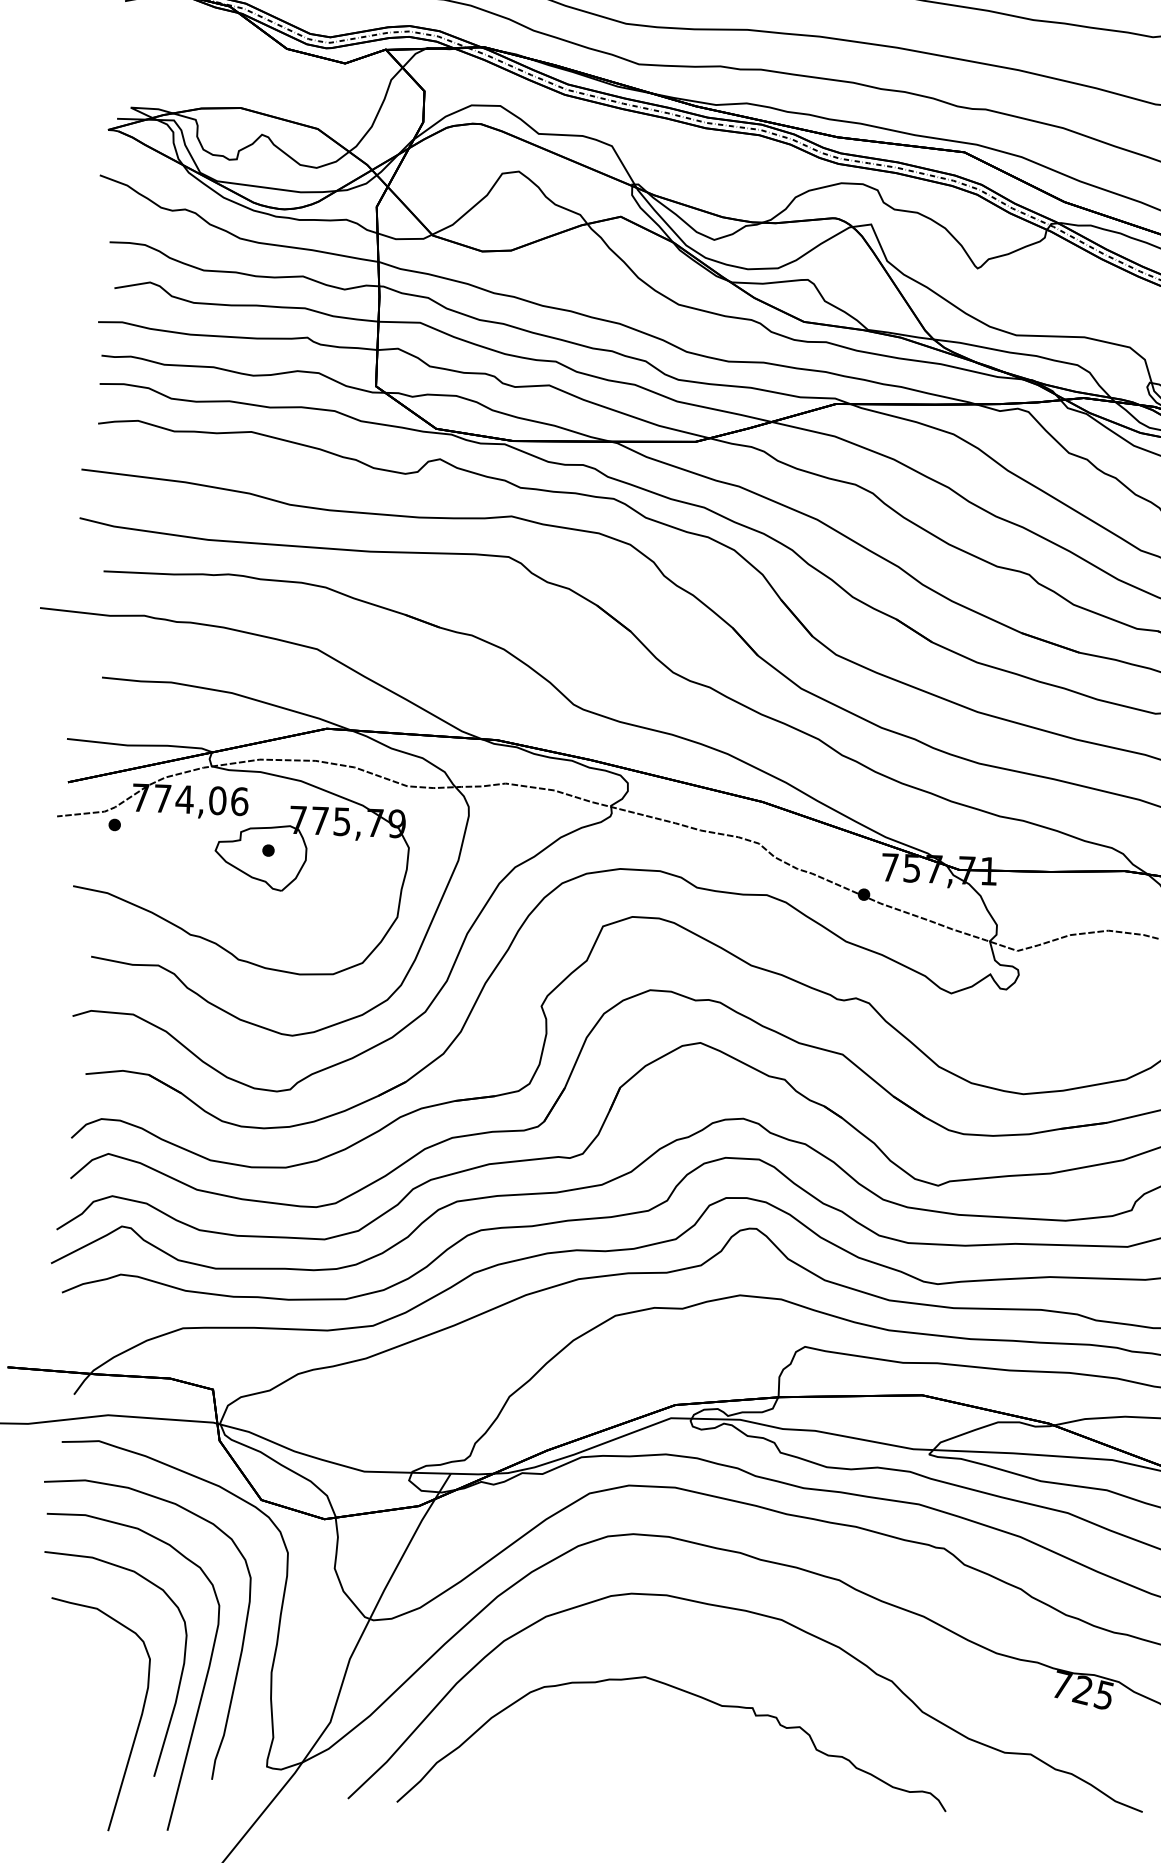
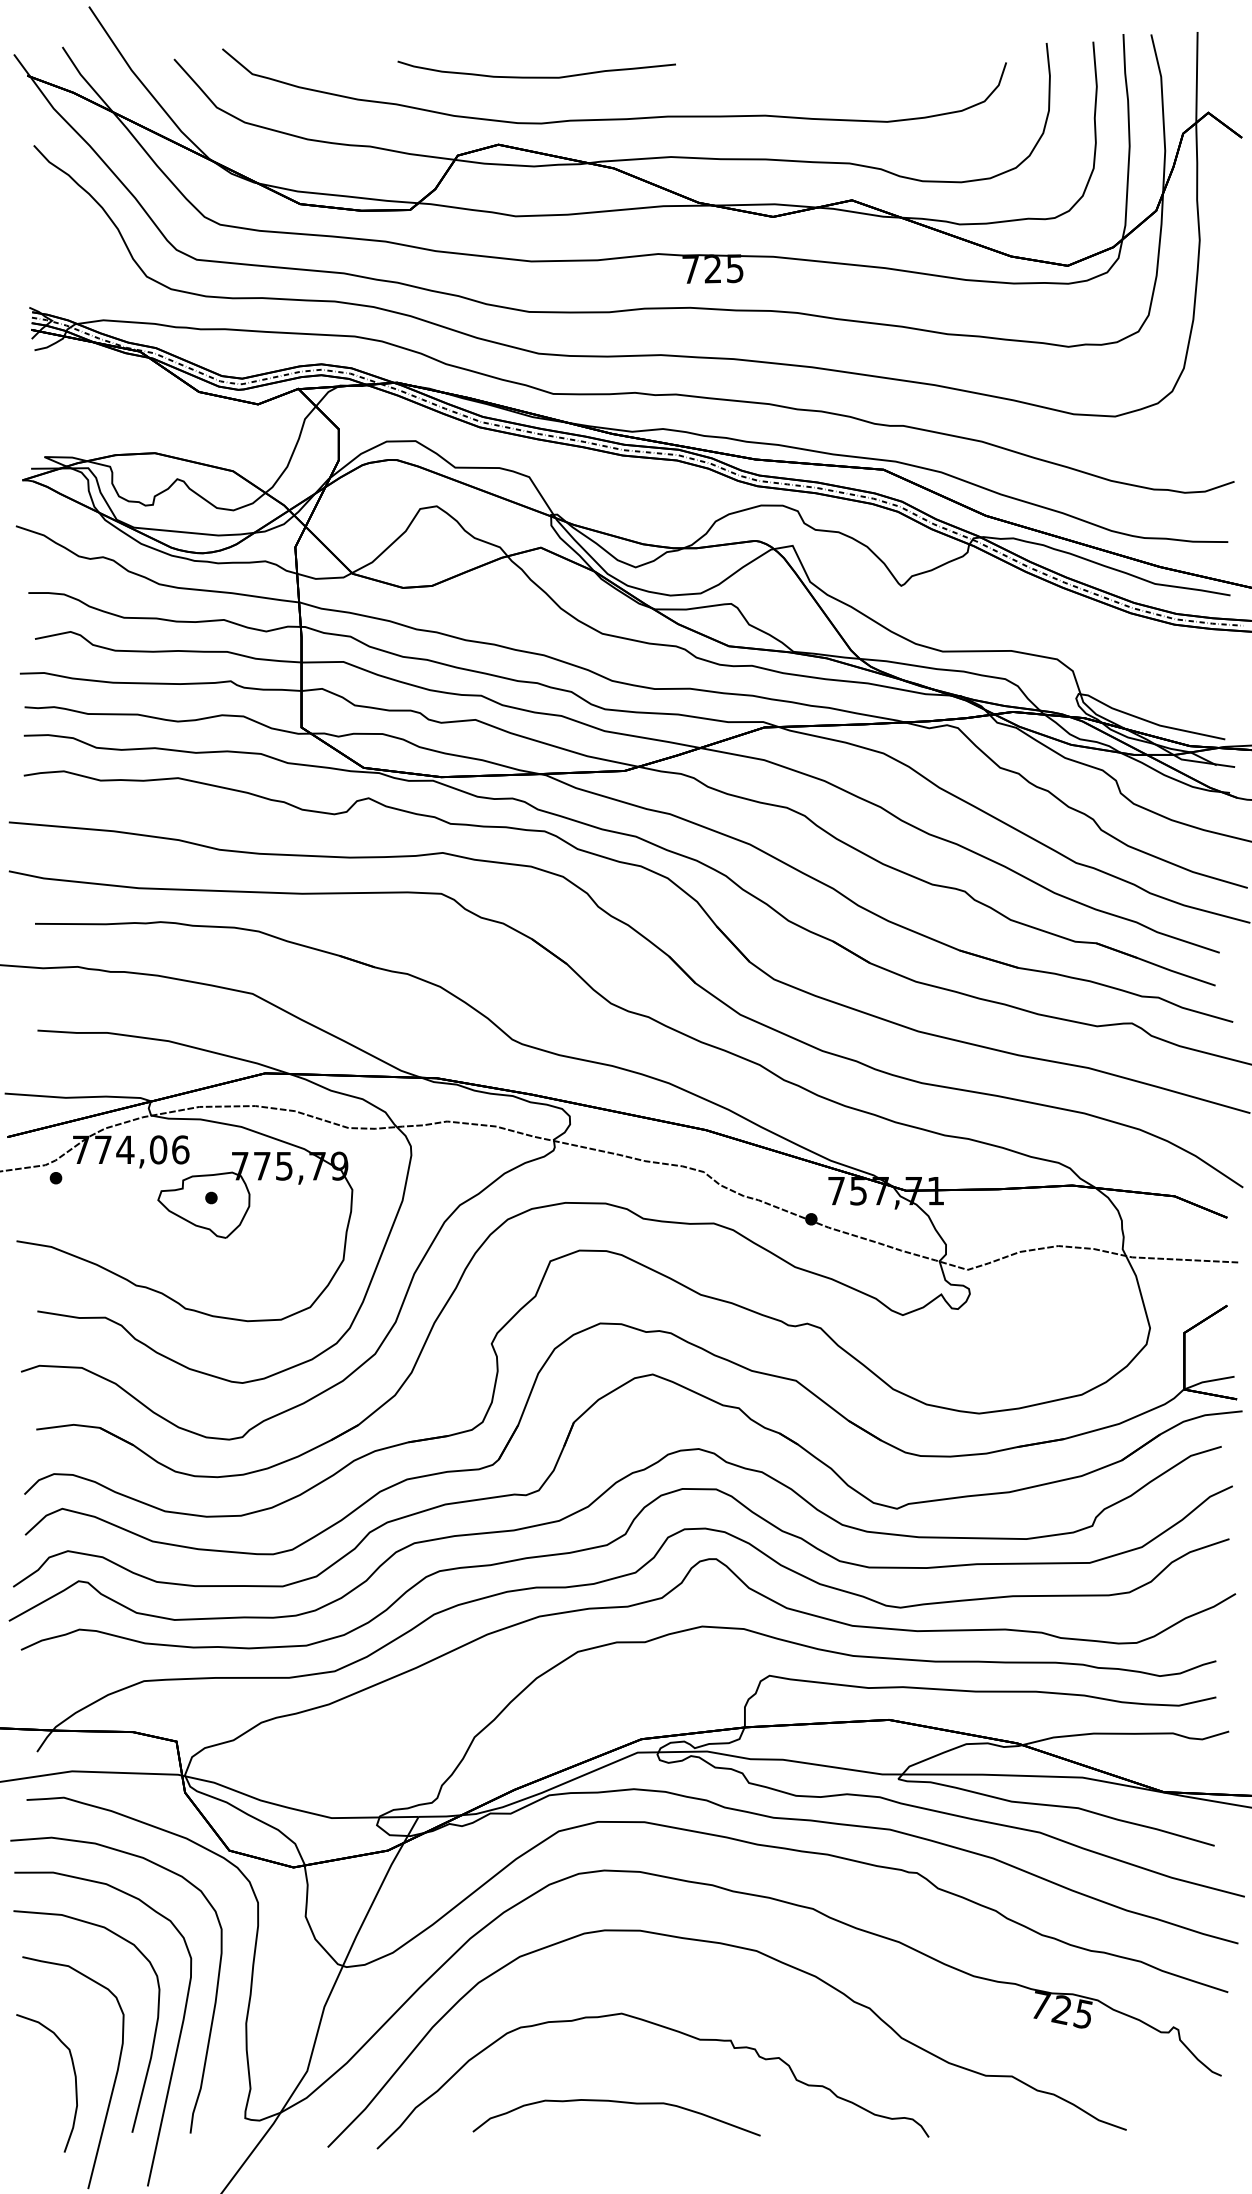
curve: (98, 1719) -> (74, 2077), added
curve: (636, 1765) -> (616, 2102), added

